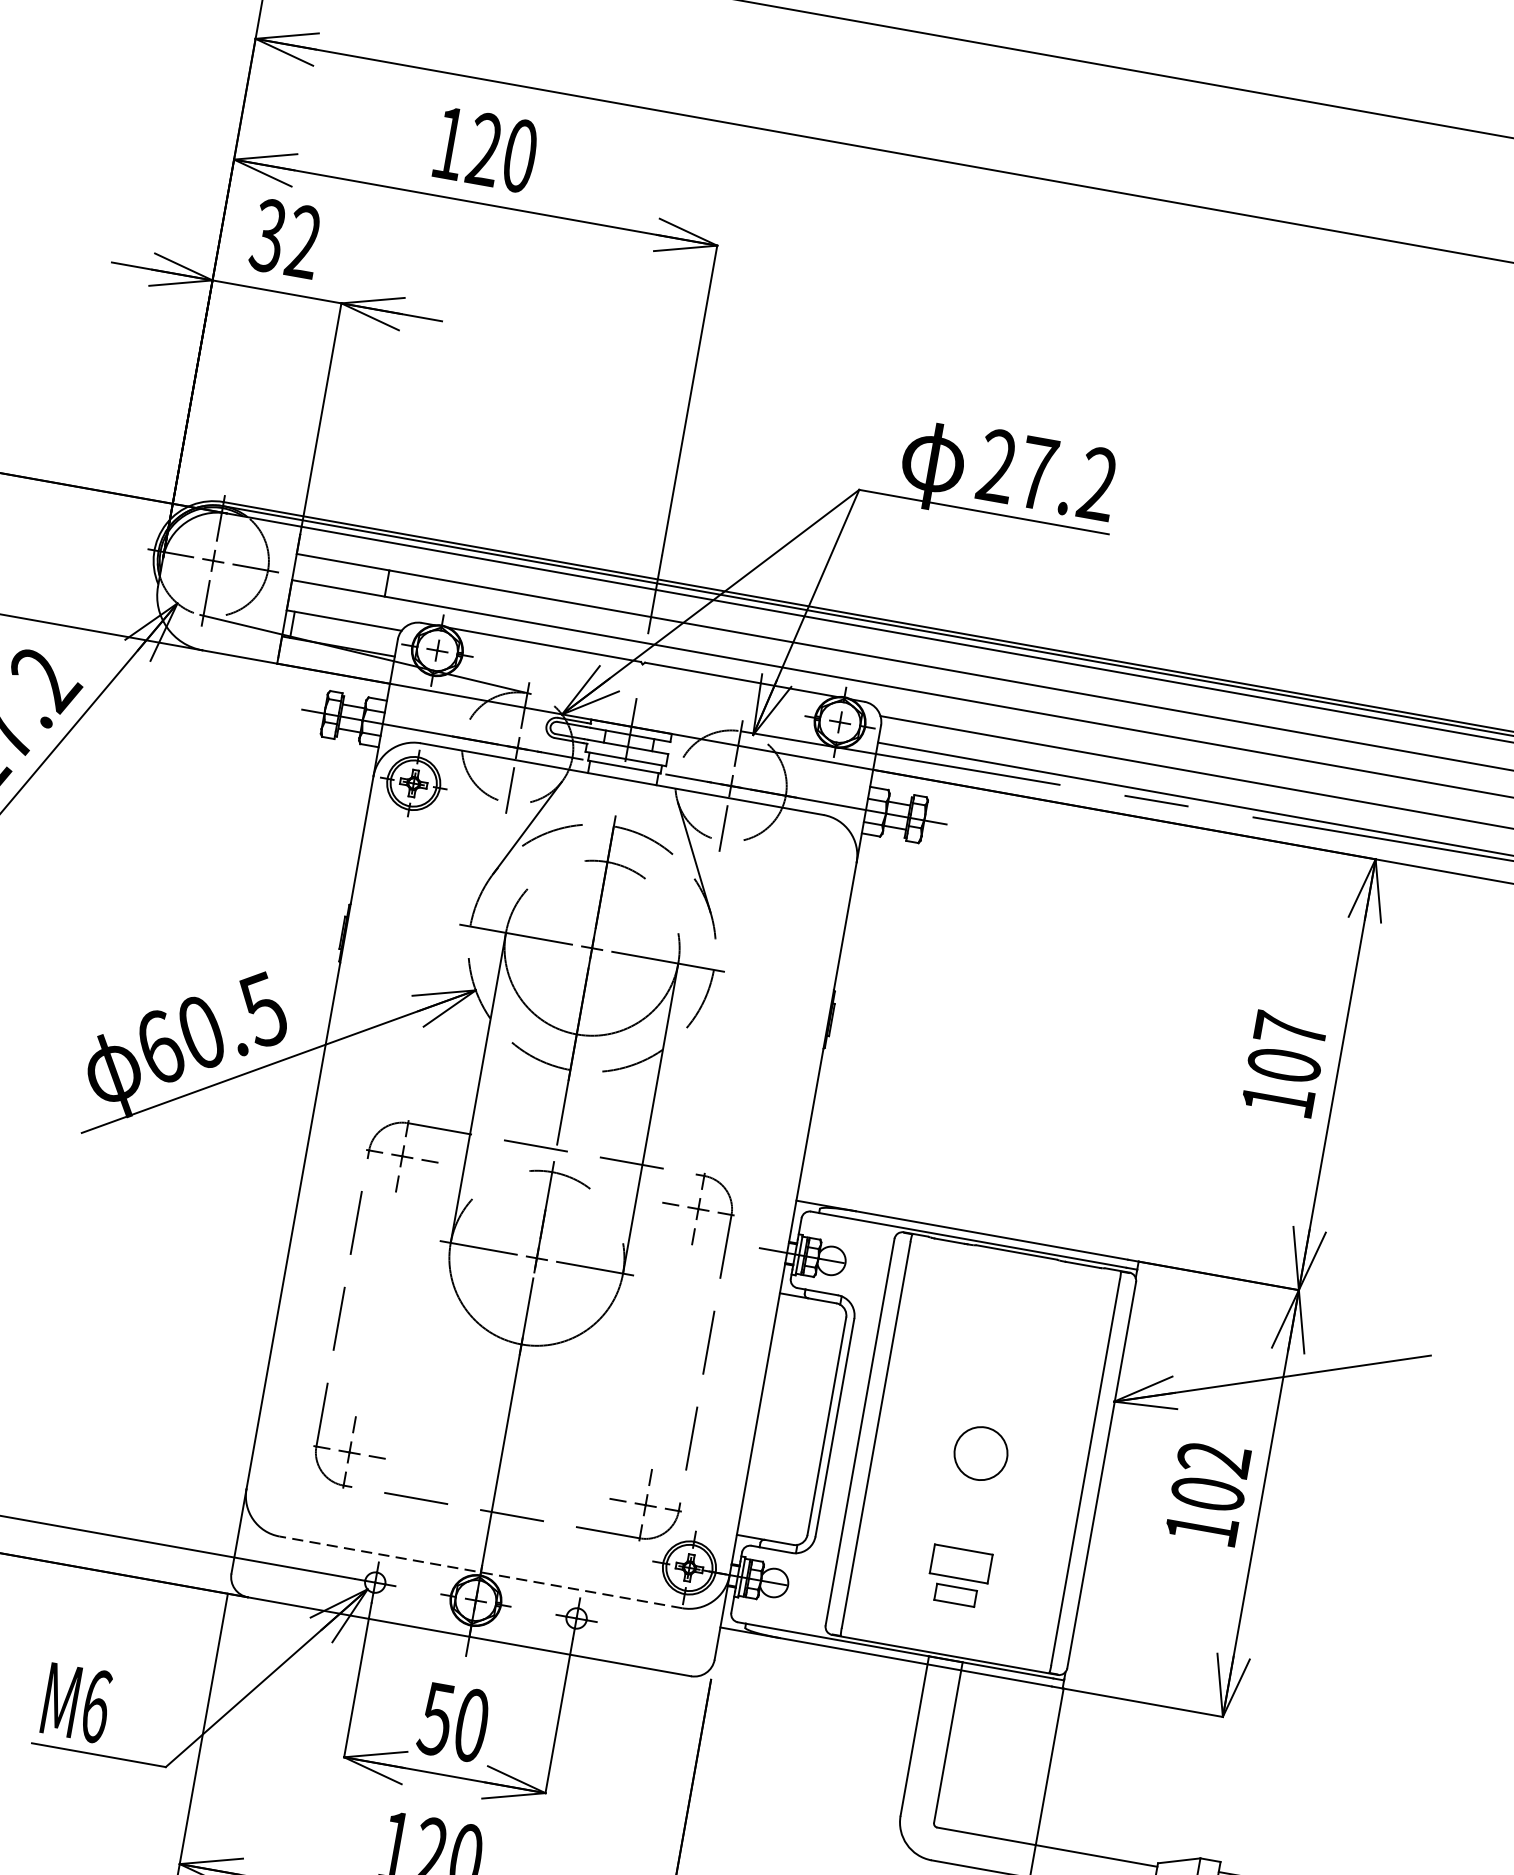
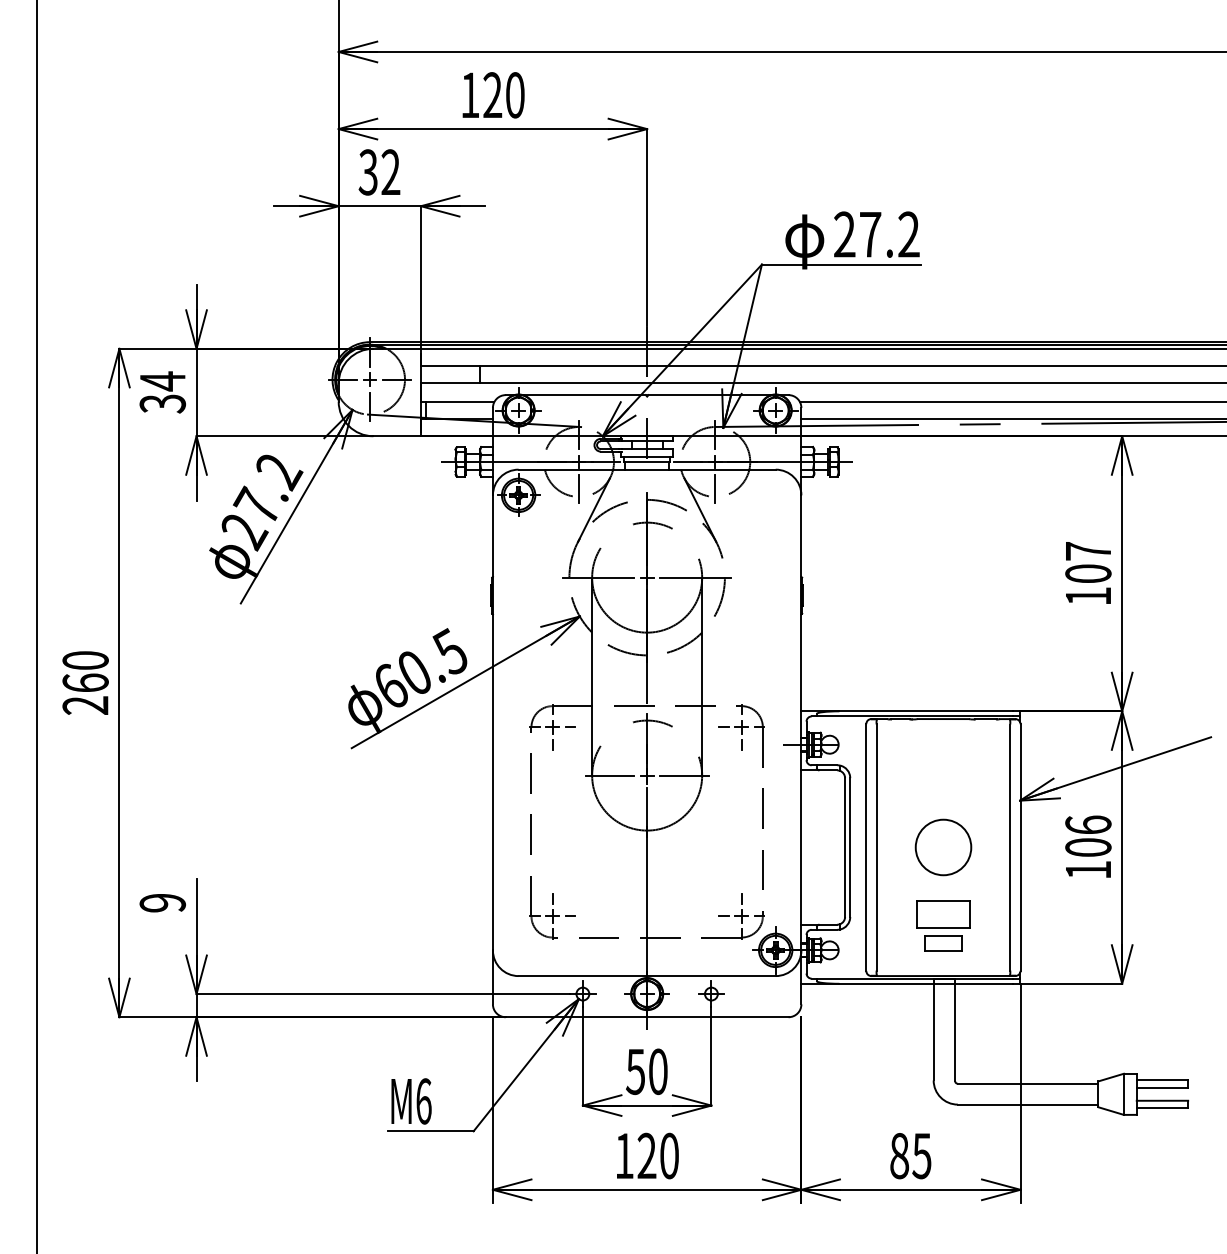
circle: (980, 1453) -> (943, 847), size x1.67
text: (1214, 1458) -> (1088, 824), 102 -> 106
line: (481, 1573) -> (647, 976), dashed -> solid
part: (959, 1575) -> (943, 925), size x1.43

